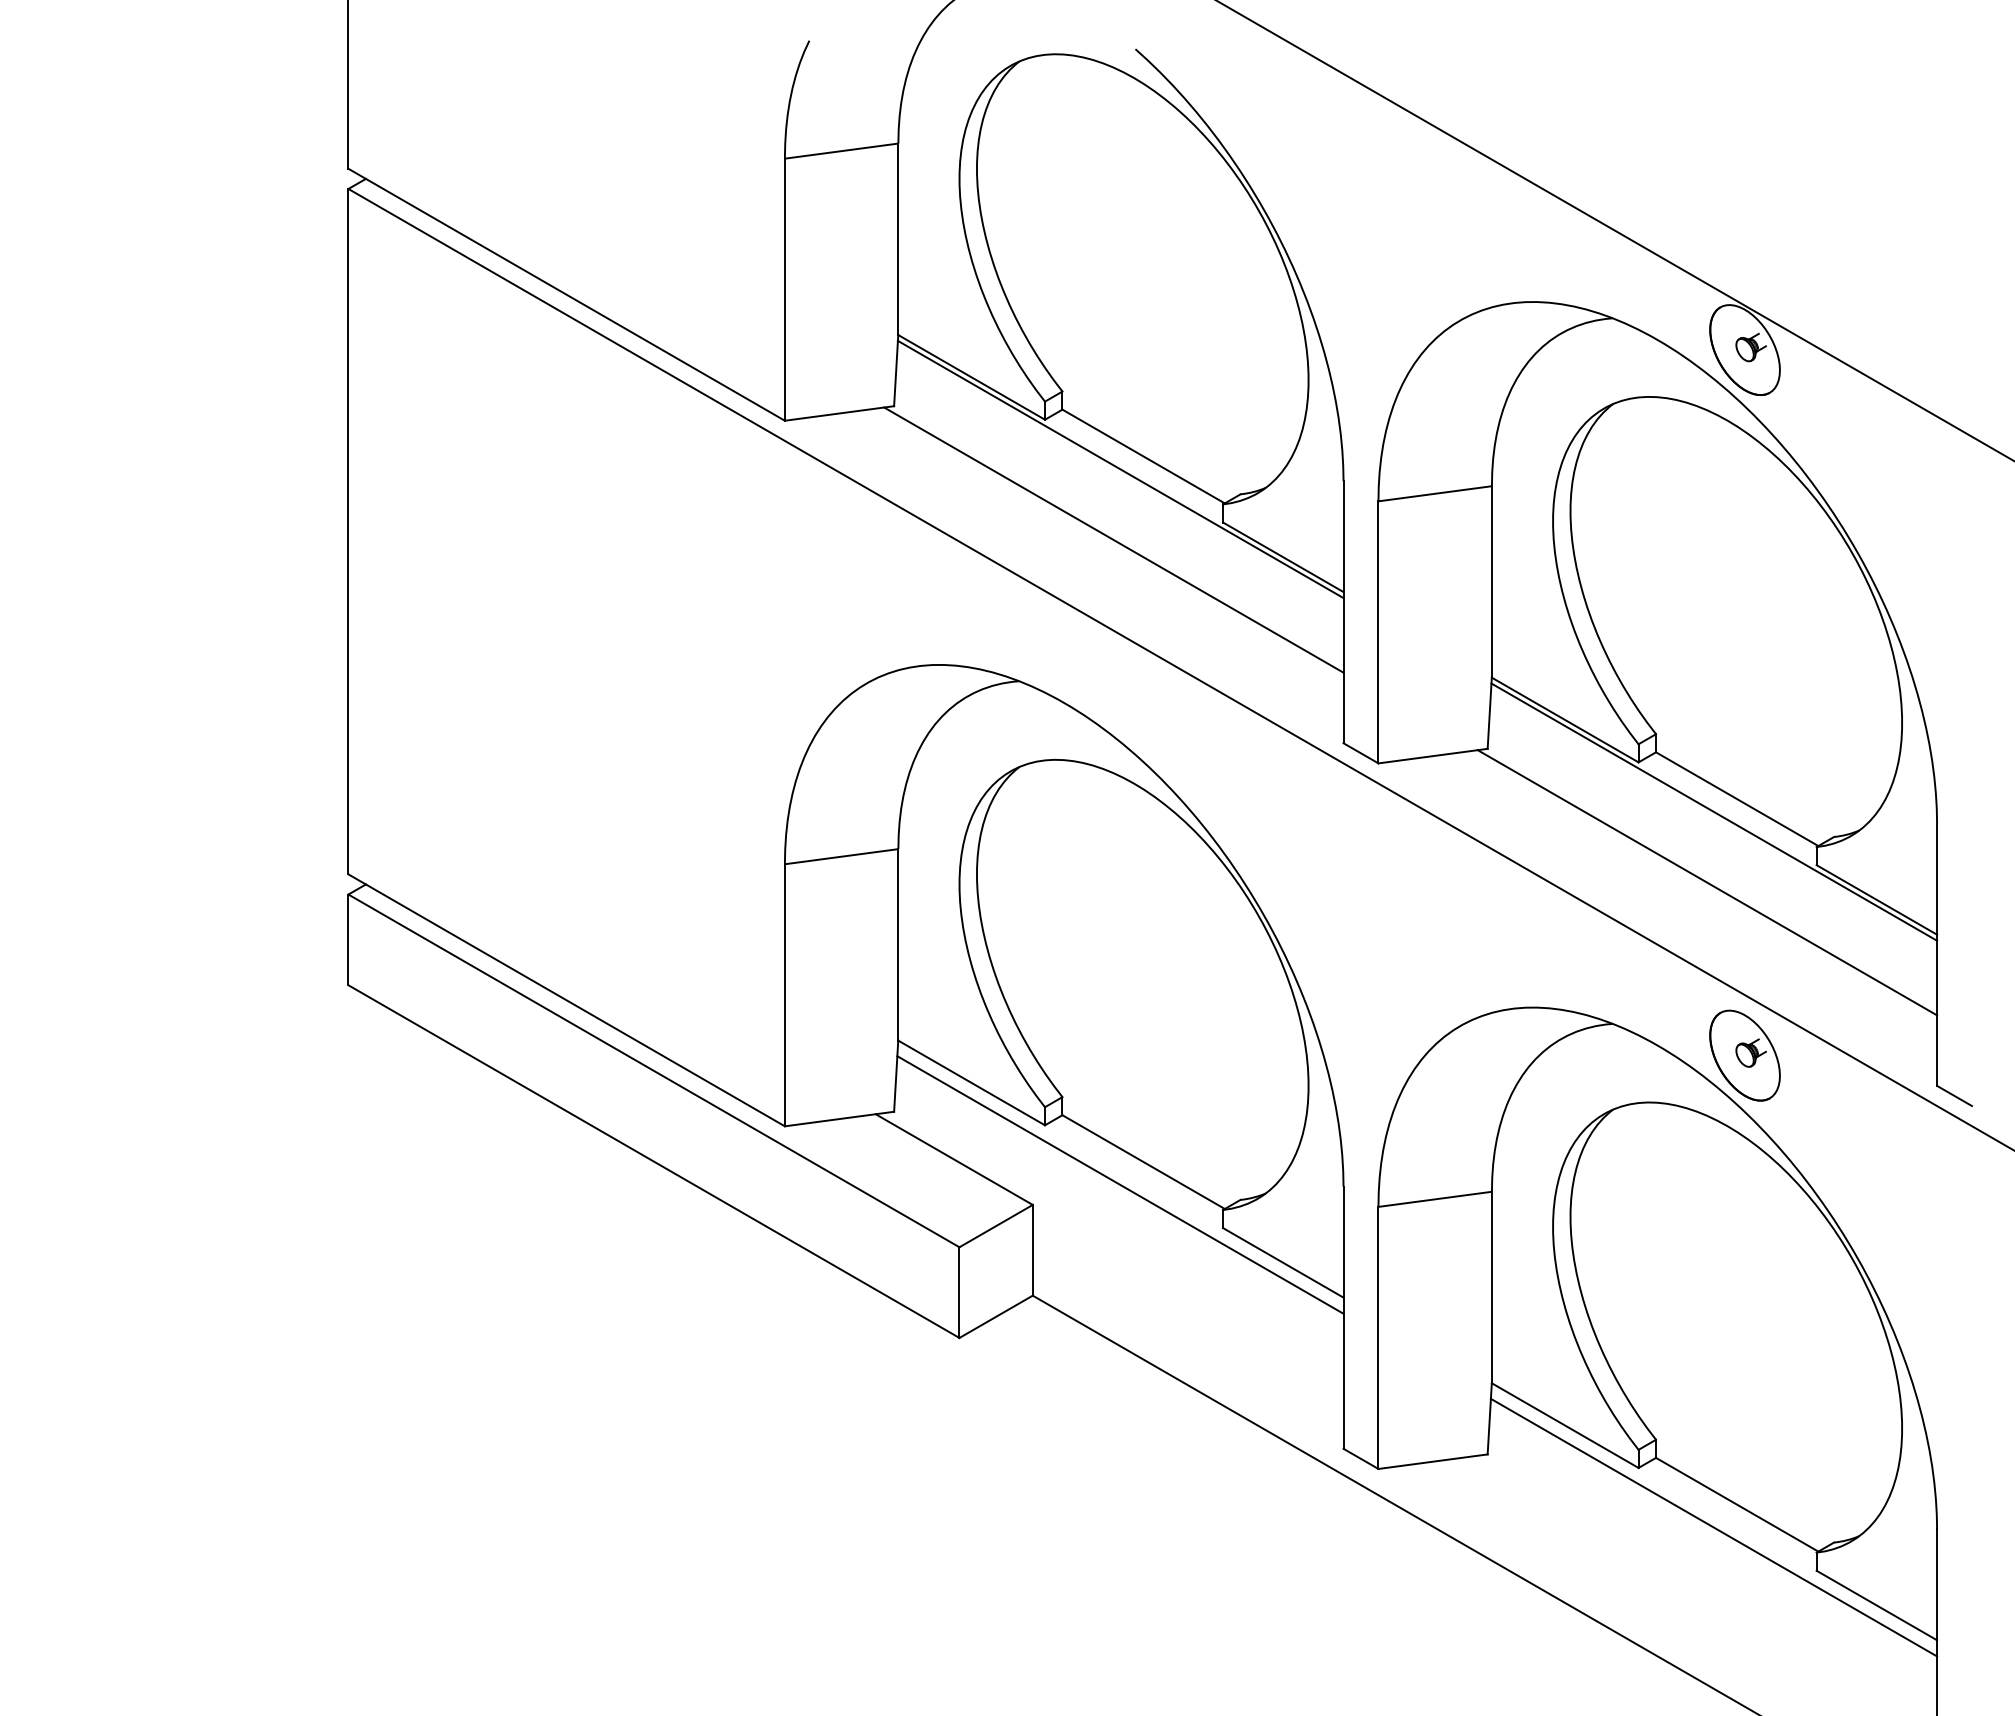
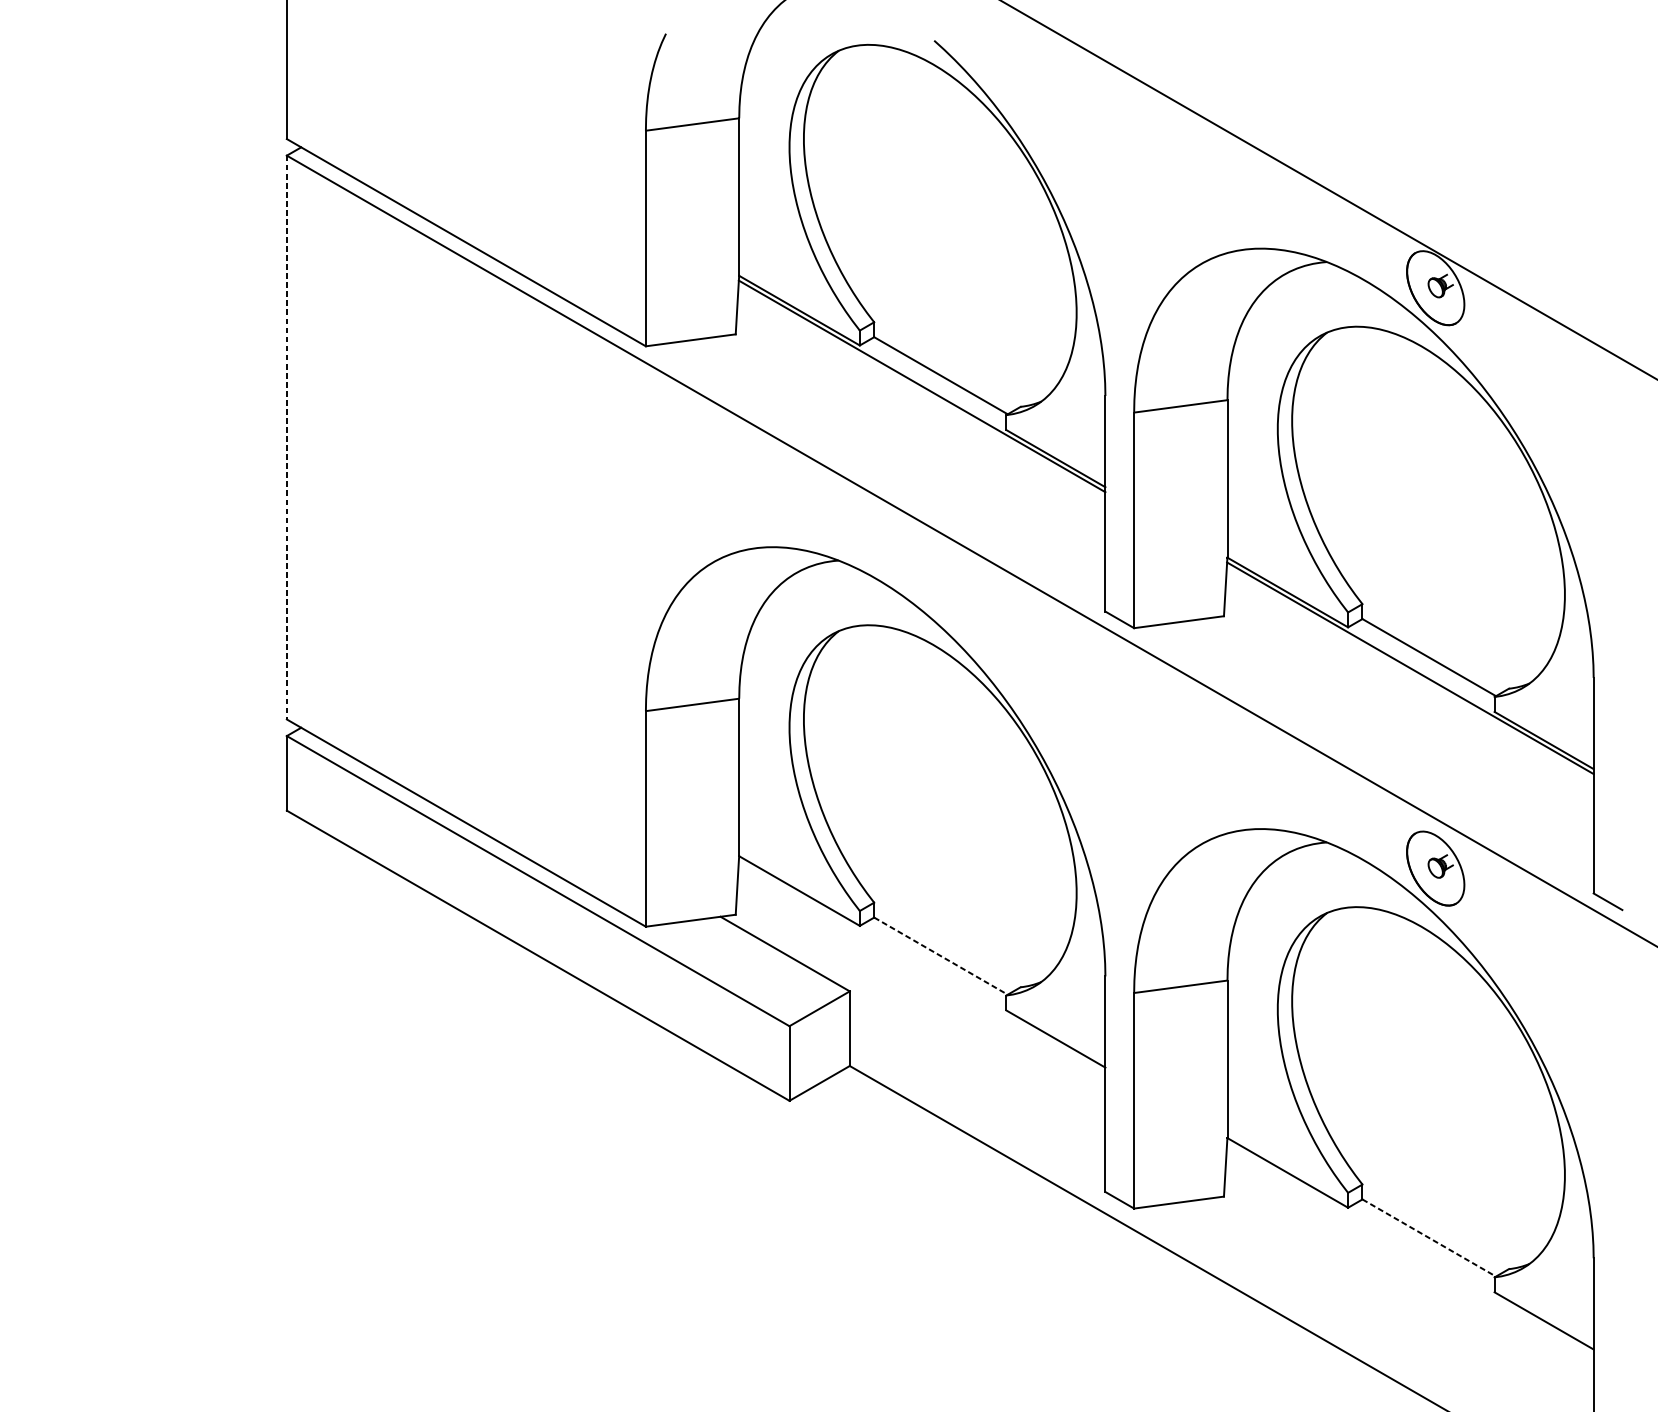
line: (348, 531) -> (286, 437), solid -> dashed
line: (1113, 539) -> (916, 444), removed
line: (1707, 882) -> (1404, 726), removed
line: (1143, 1162) -> (940, 956), solid -> dashed
line: (1120, 1184) -> (921, 974), removed
line: (1737, 1504) -> (1429, 1237), solid -> dashed
line: (1713, 1527) -> (1409, 1256), removed

